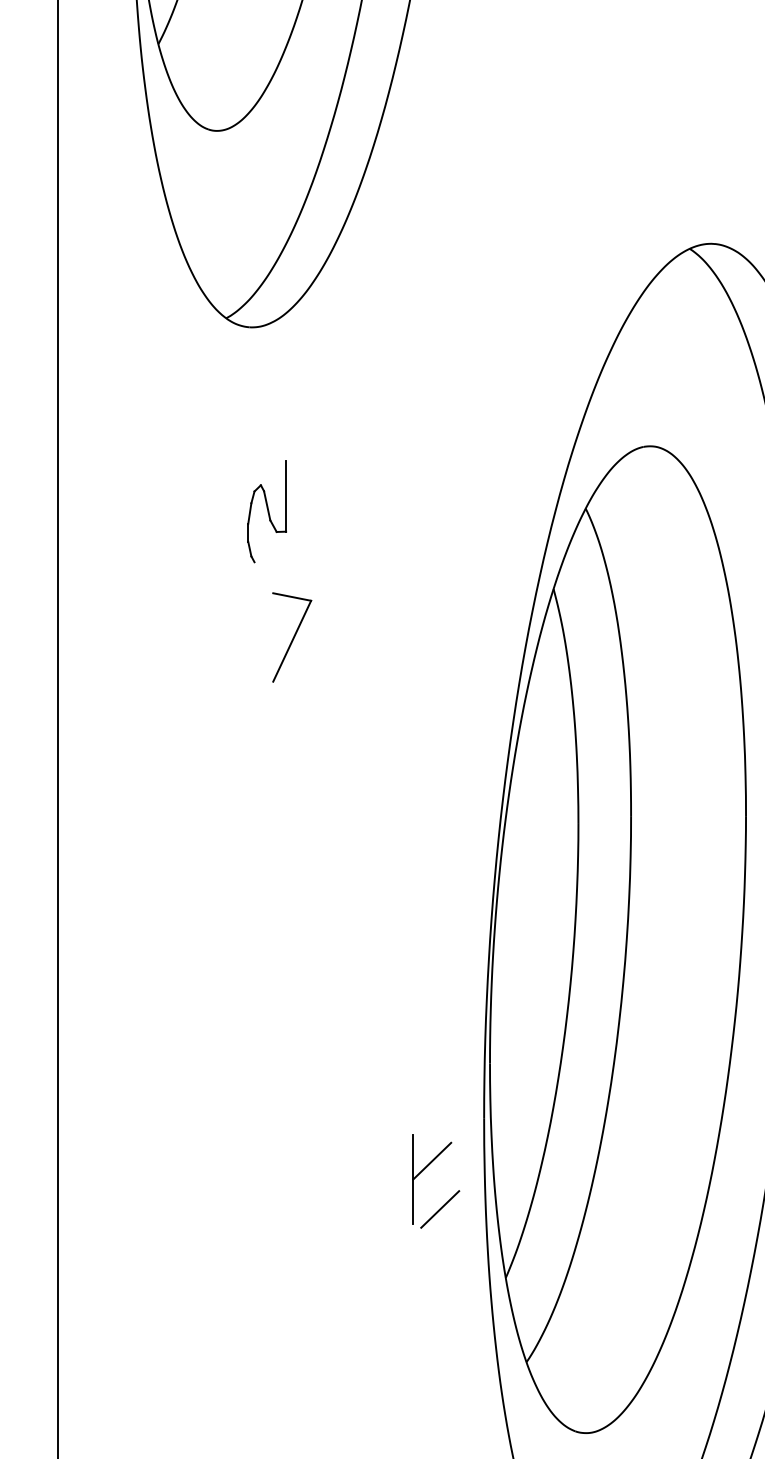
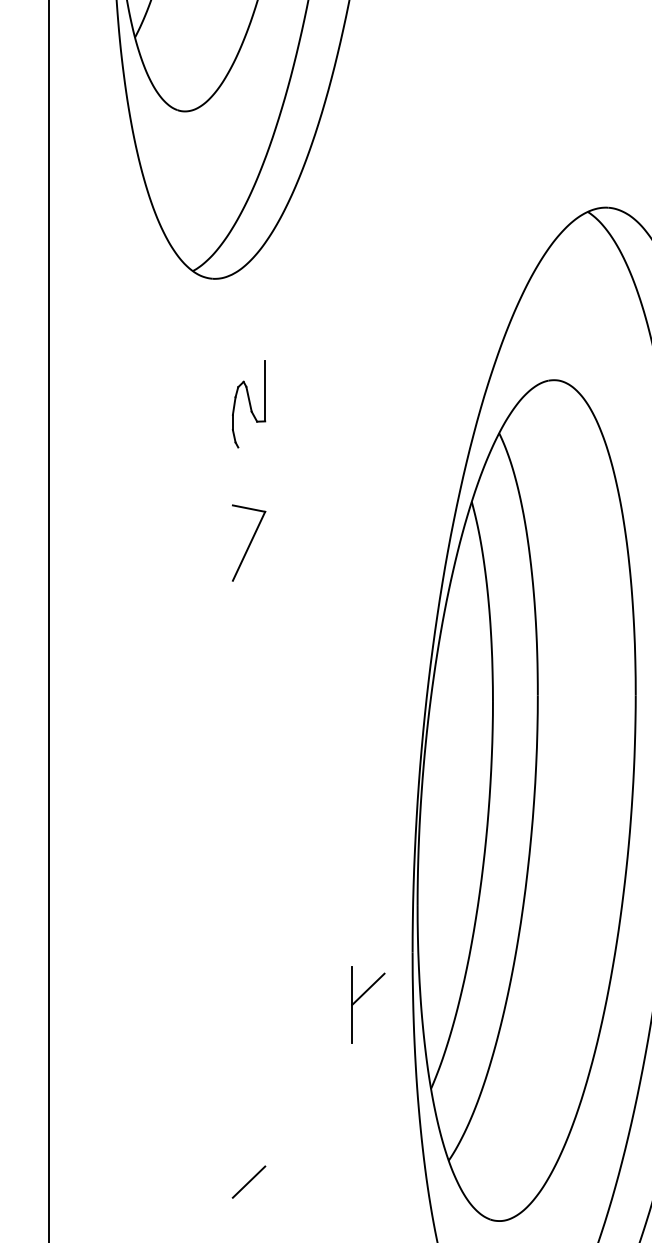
part: (266, 511) -> (248, 404), moved
line: (440, 1209) -> (249, 1182), moved

